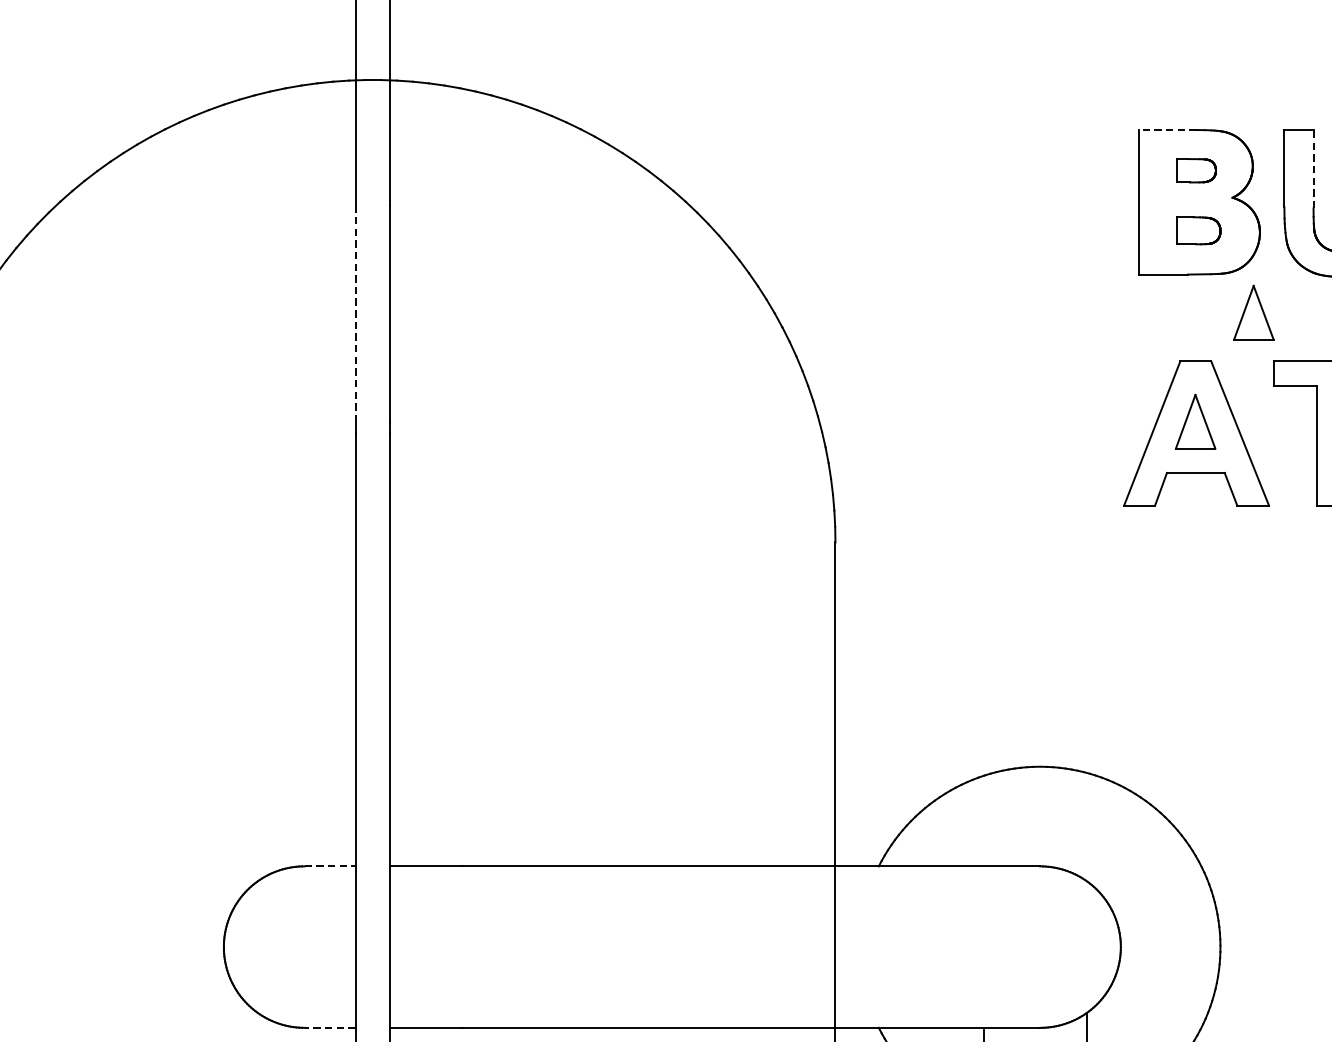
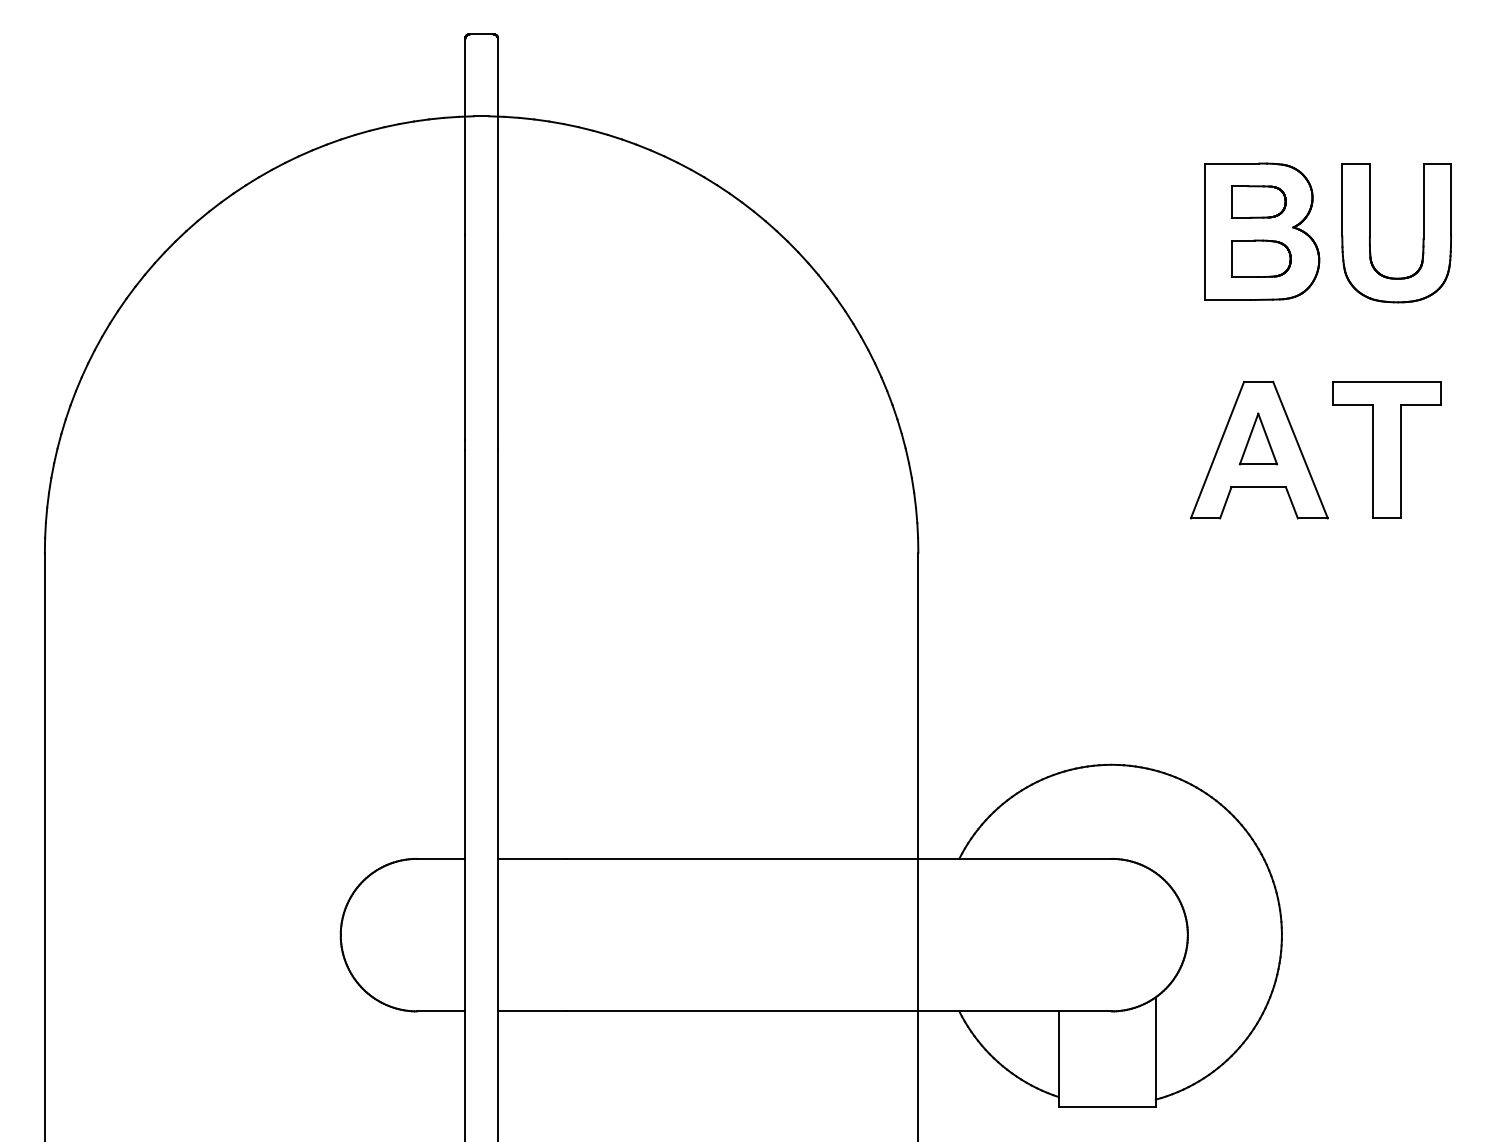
line: (1167, 130) -> (1231, 163), dashed -> solid
line: (1313, 169) -> (1369, 200), dashed -> solid
part: (1195, 170) -> (1258, 201), size x1.43
part: (1198, 230) -> (1261, 258), size x1.43
part: (1253, 312) -> (1313, 335), removed
line: (355, 314) -> (465, 337), dashed -> solid
line: (330, 865) -> (441, 858), dashed -> solid
line: (329, 1027) -> (440, 1011), dashed -> solid

